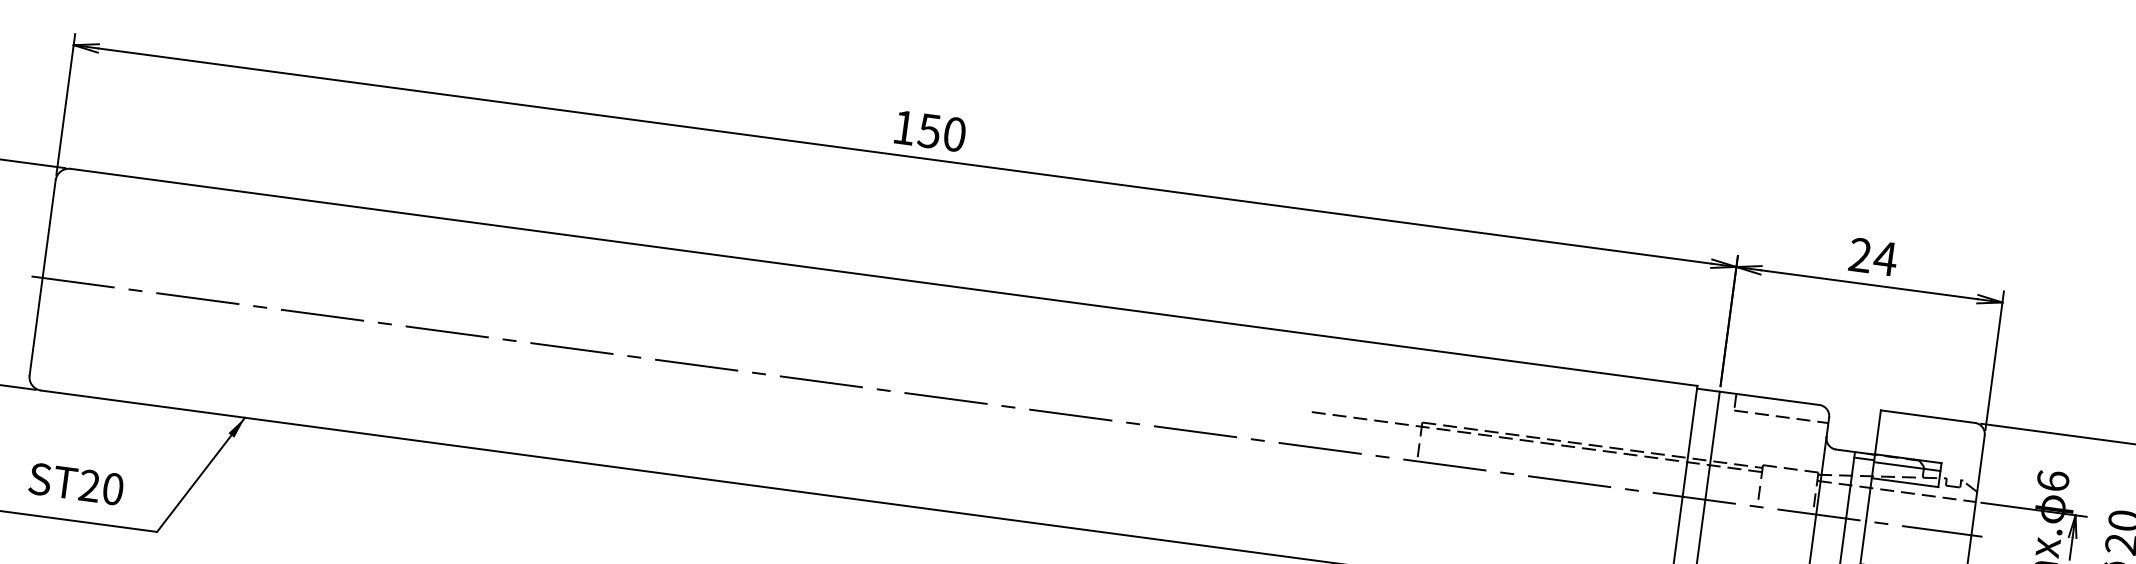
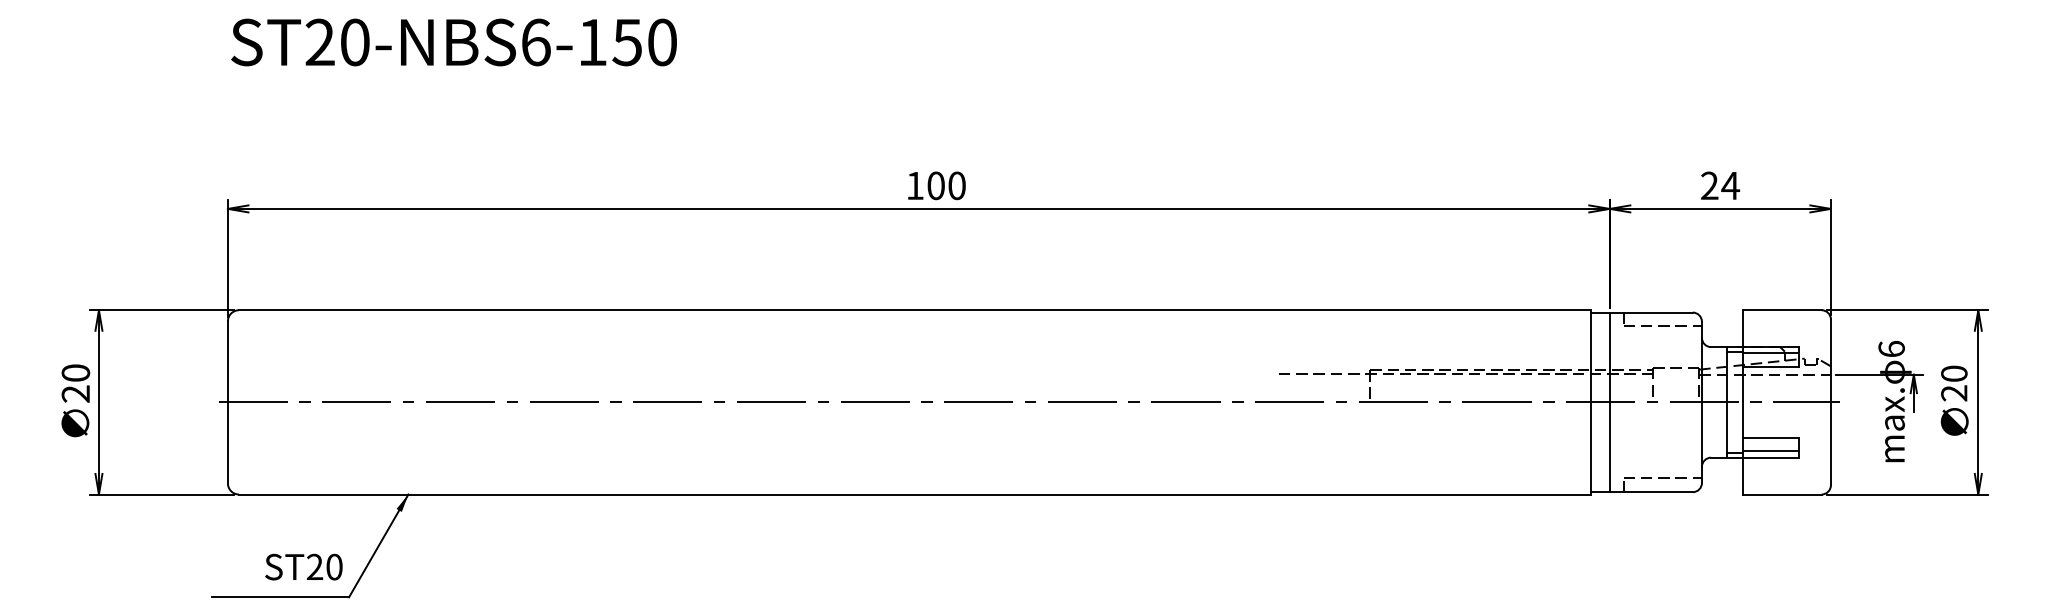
text: (928, 130) -> (935, 185), 150 -> 100
text: (75, 483) -> (303, 566), moved

